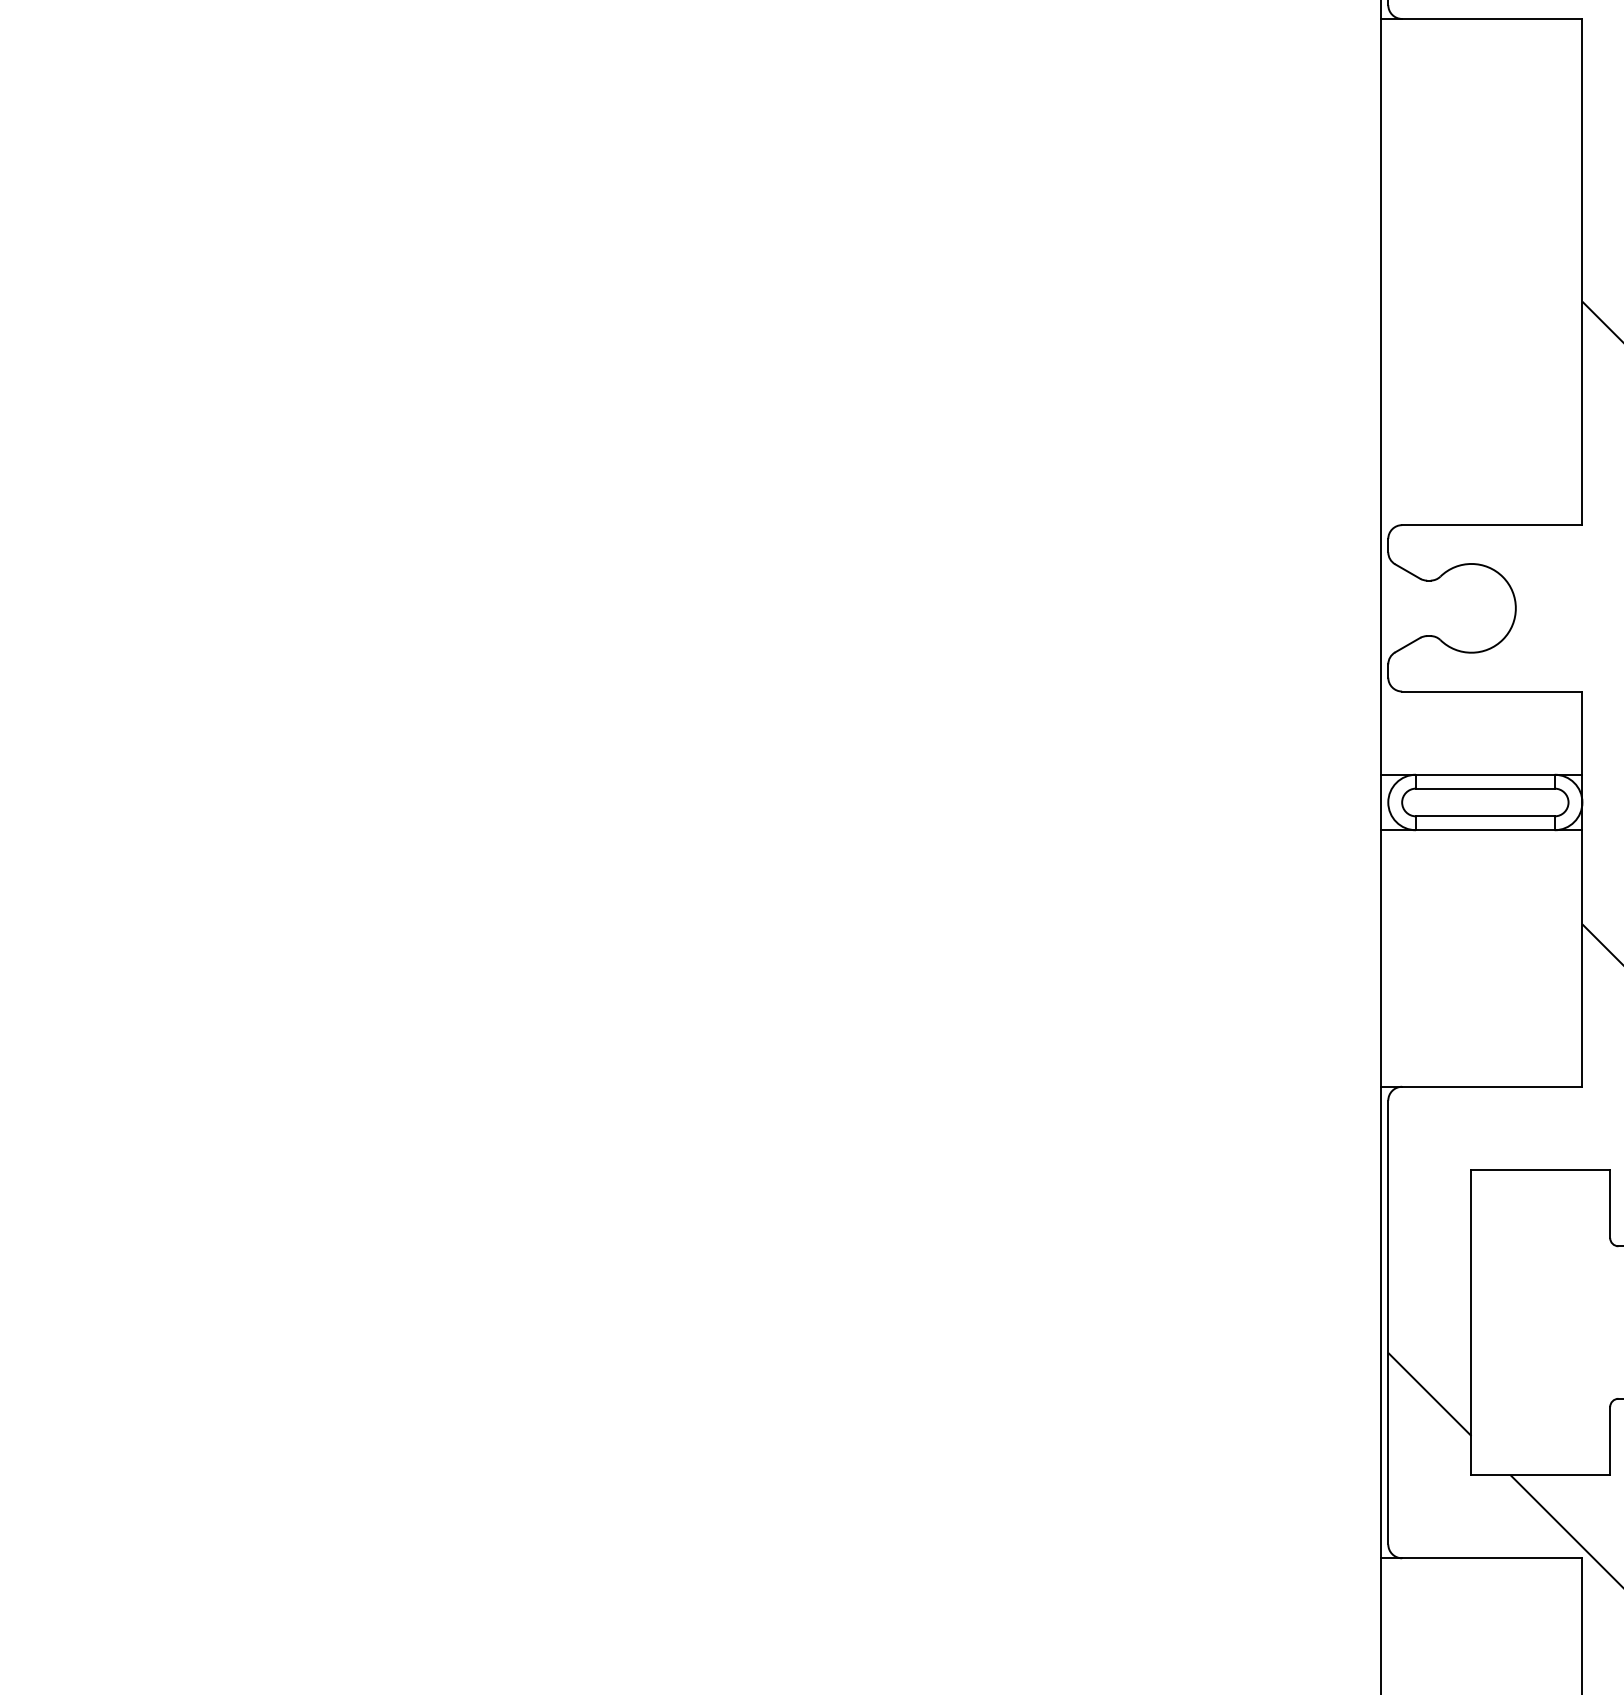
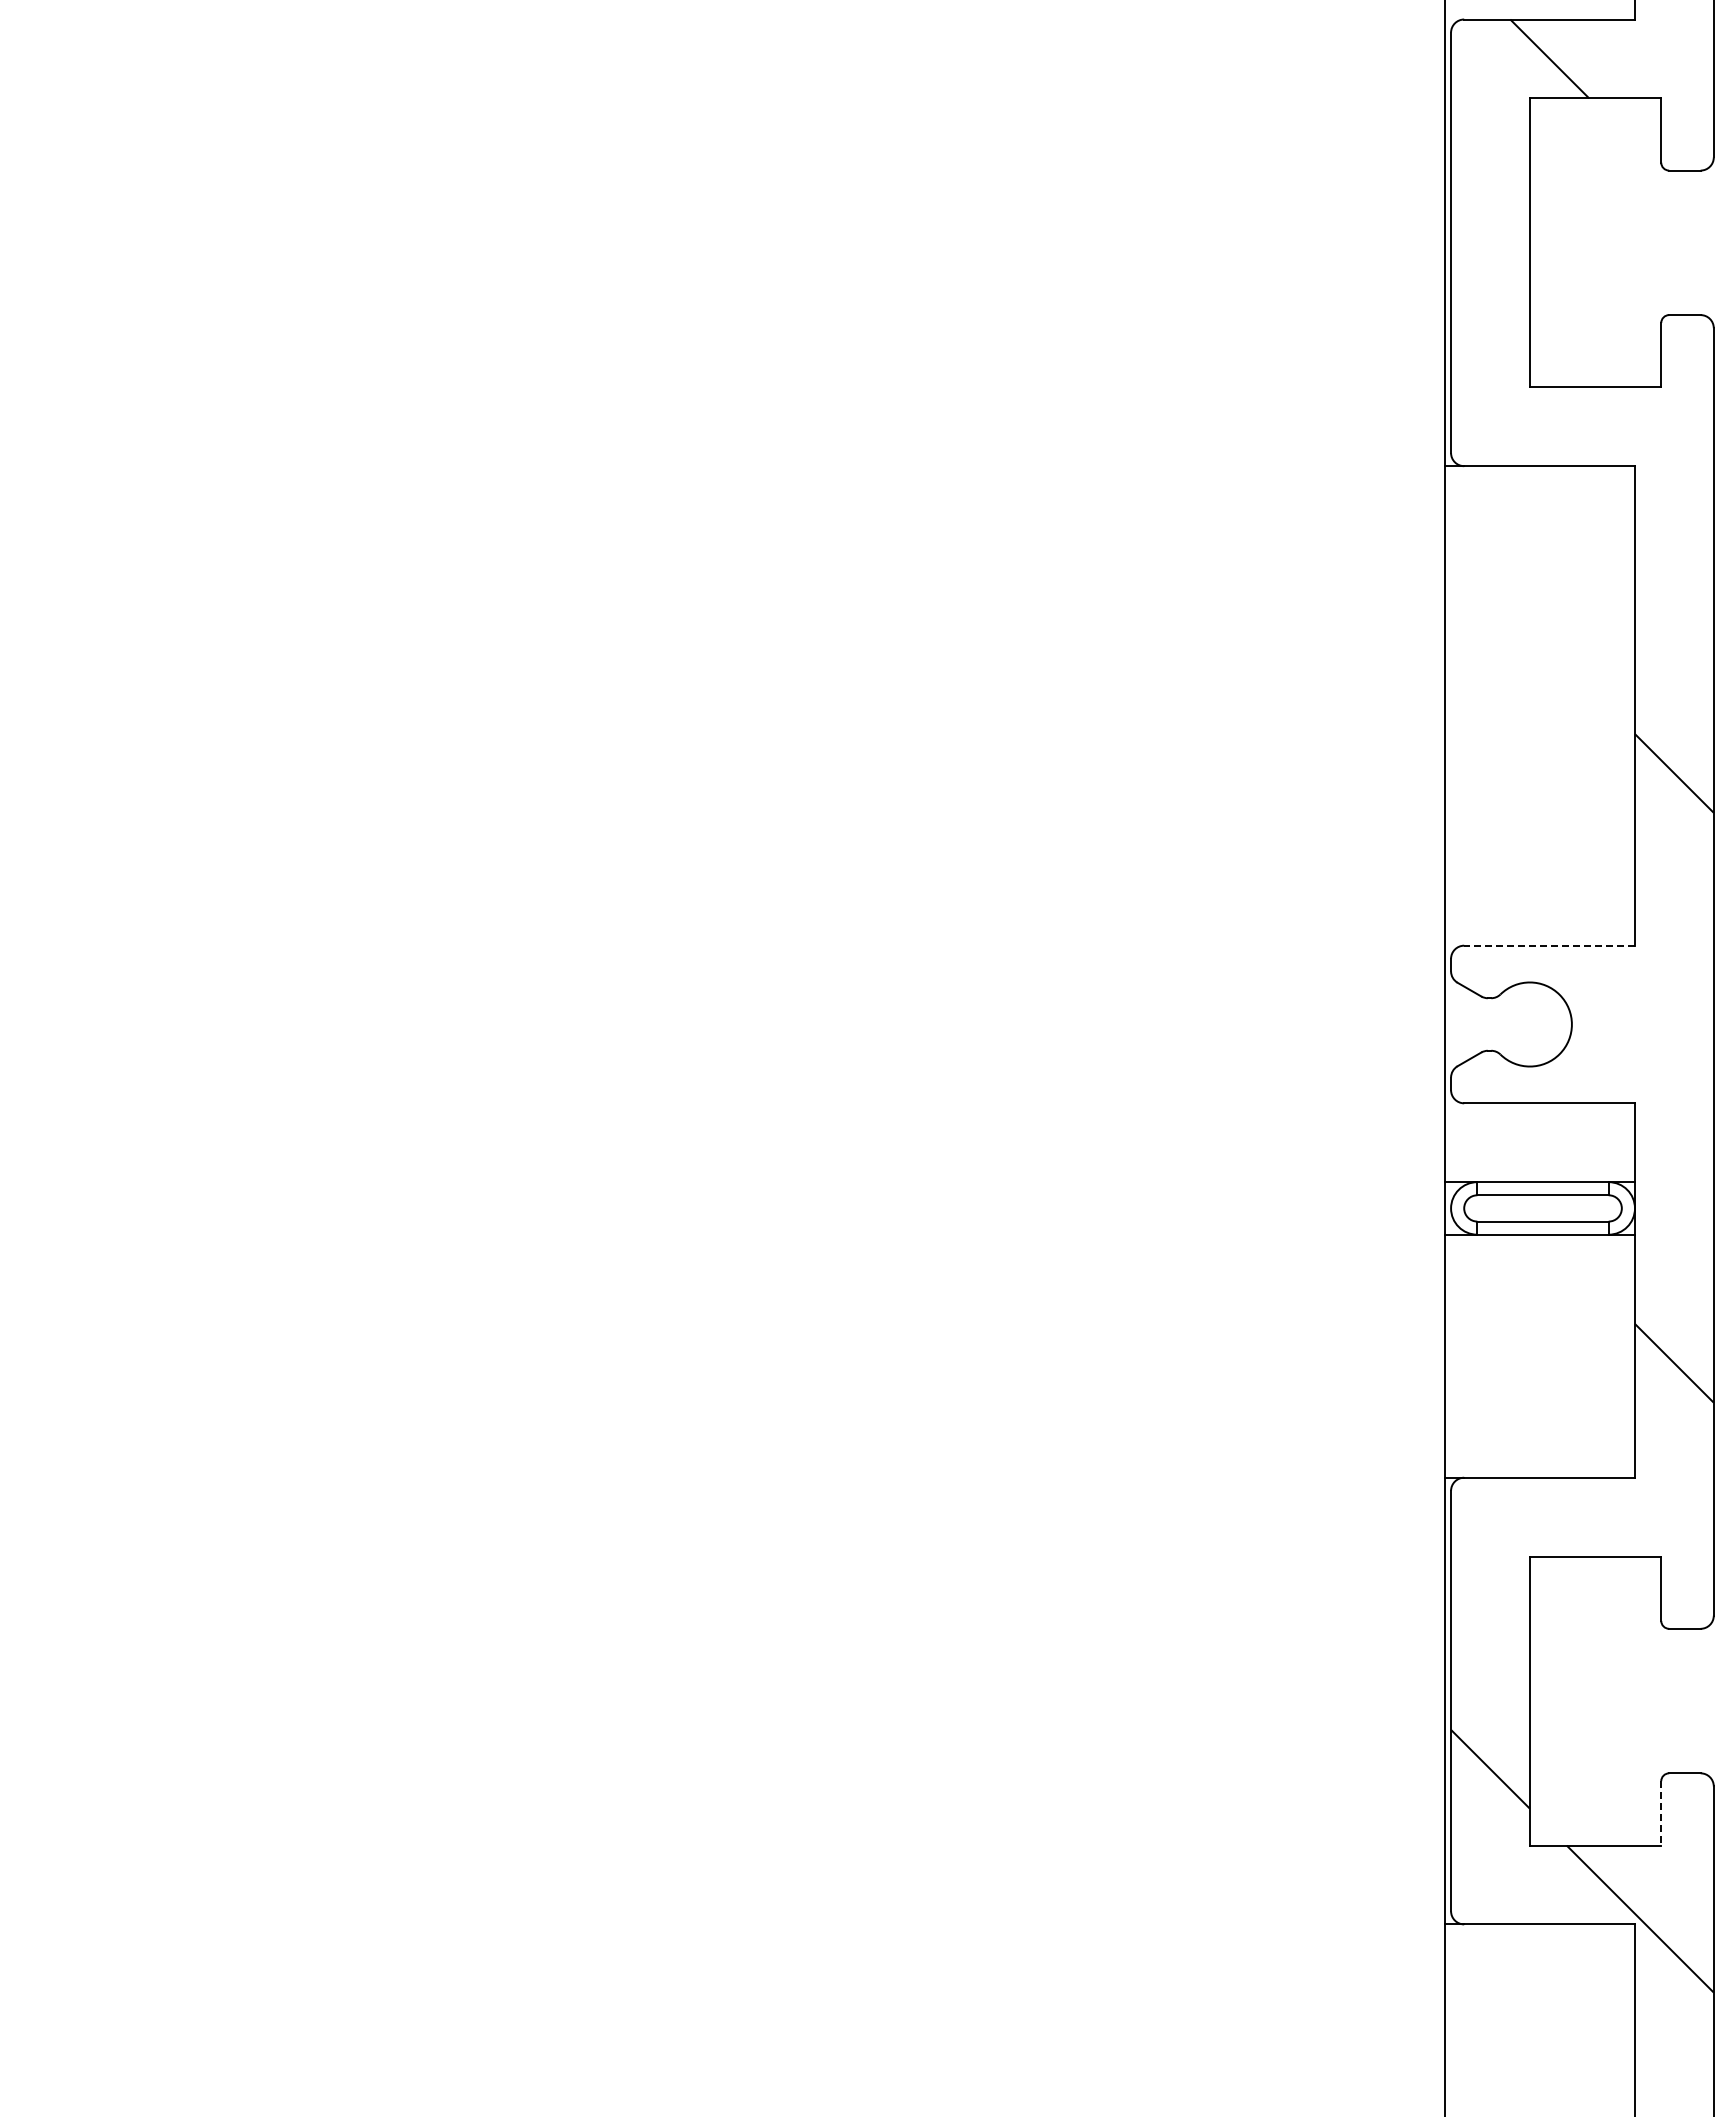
line: (1492, 524) -> (1549, 945), solid -> dashed
line: (1610, 1441) -> (1661, 1813), solid -> dashed

